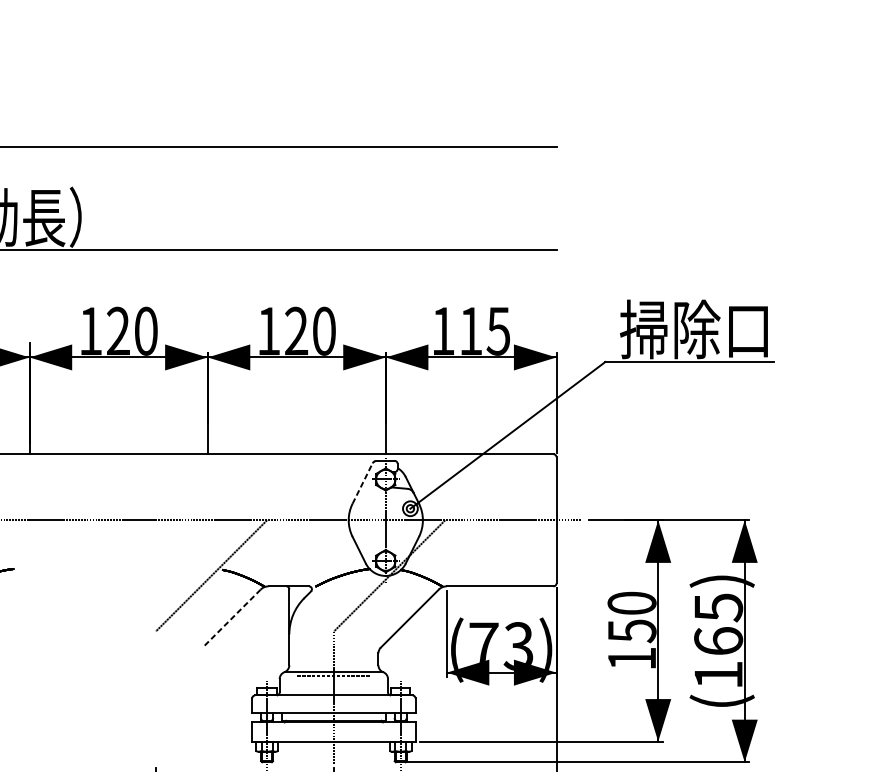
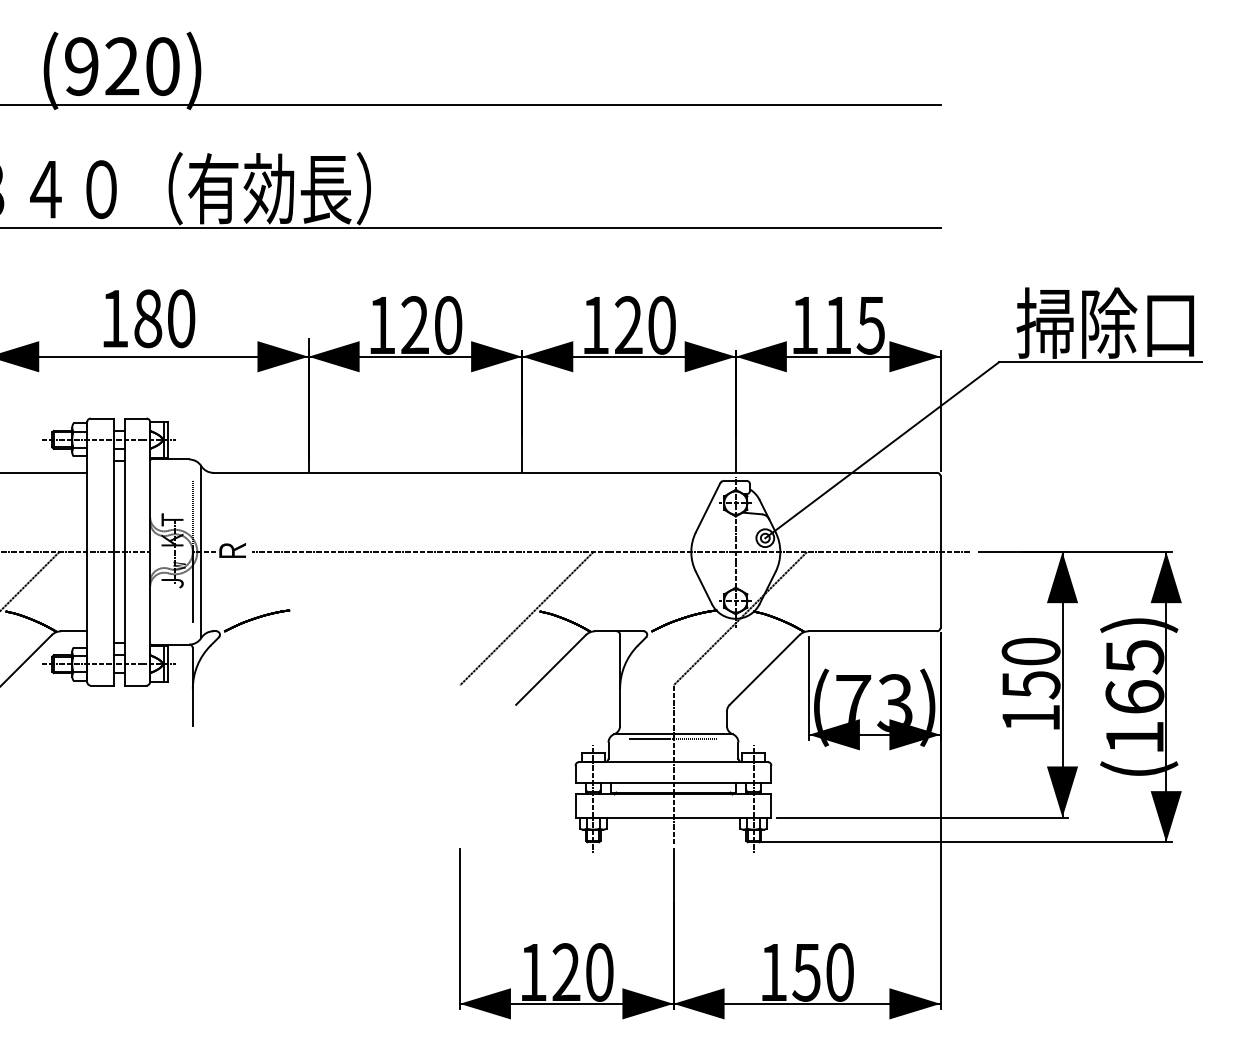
line: (363, 483) -> (708, 507), dashed -> solid
line: (231, 619) -> (550, 670), dashed -> solid

